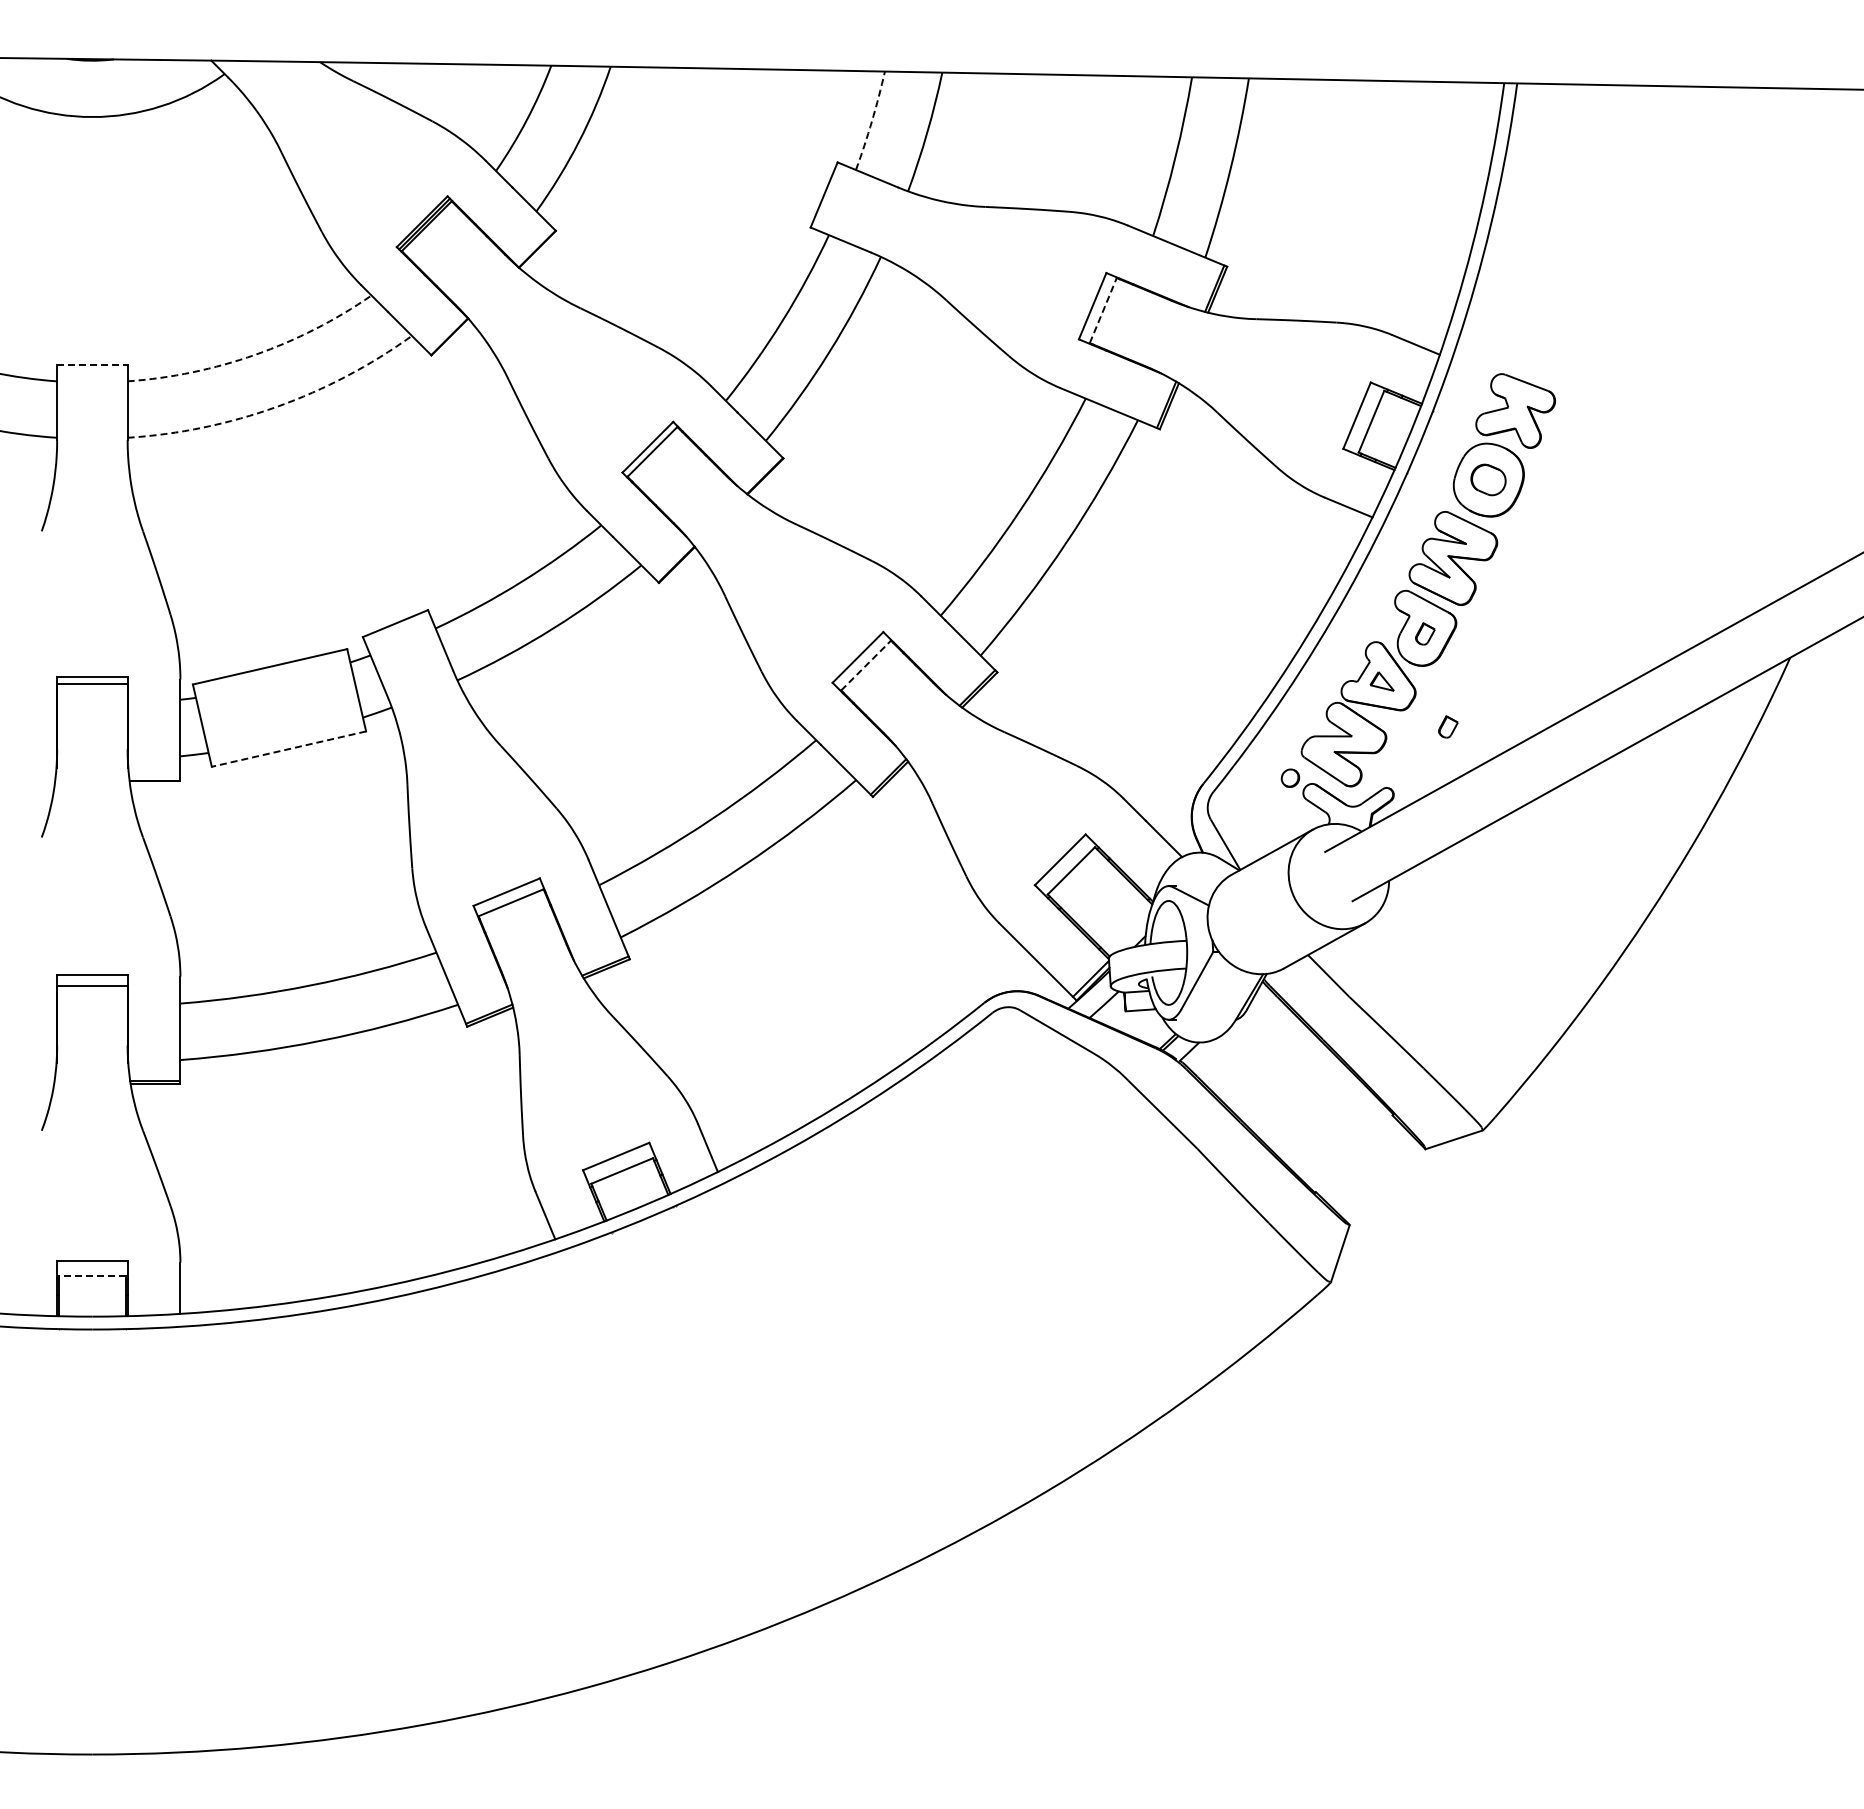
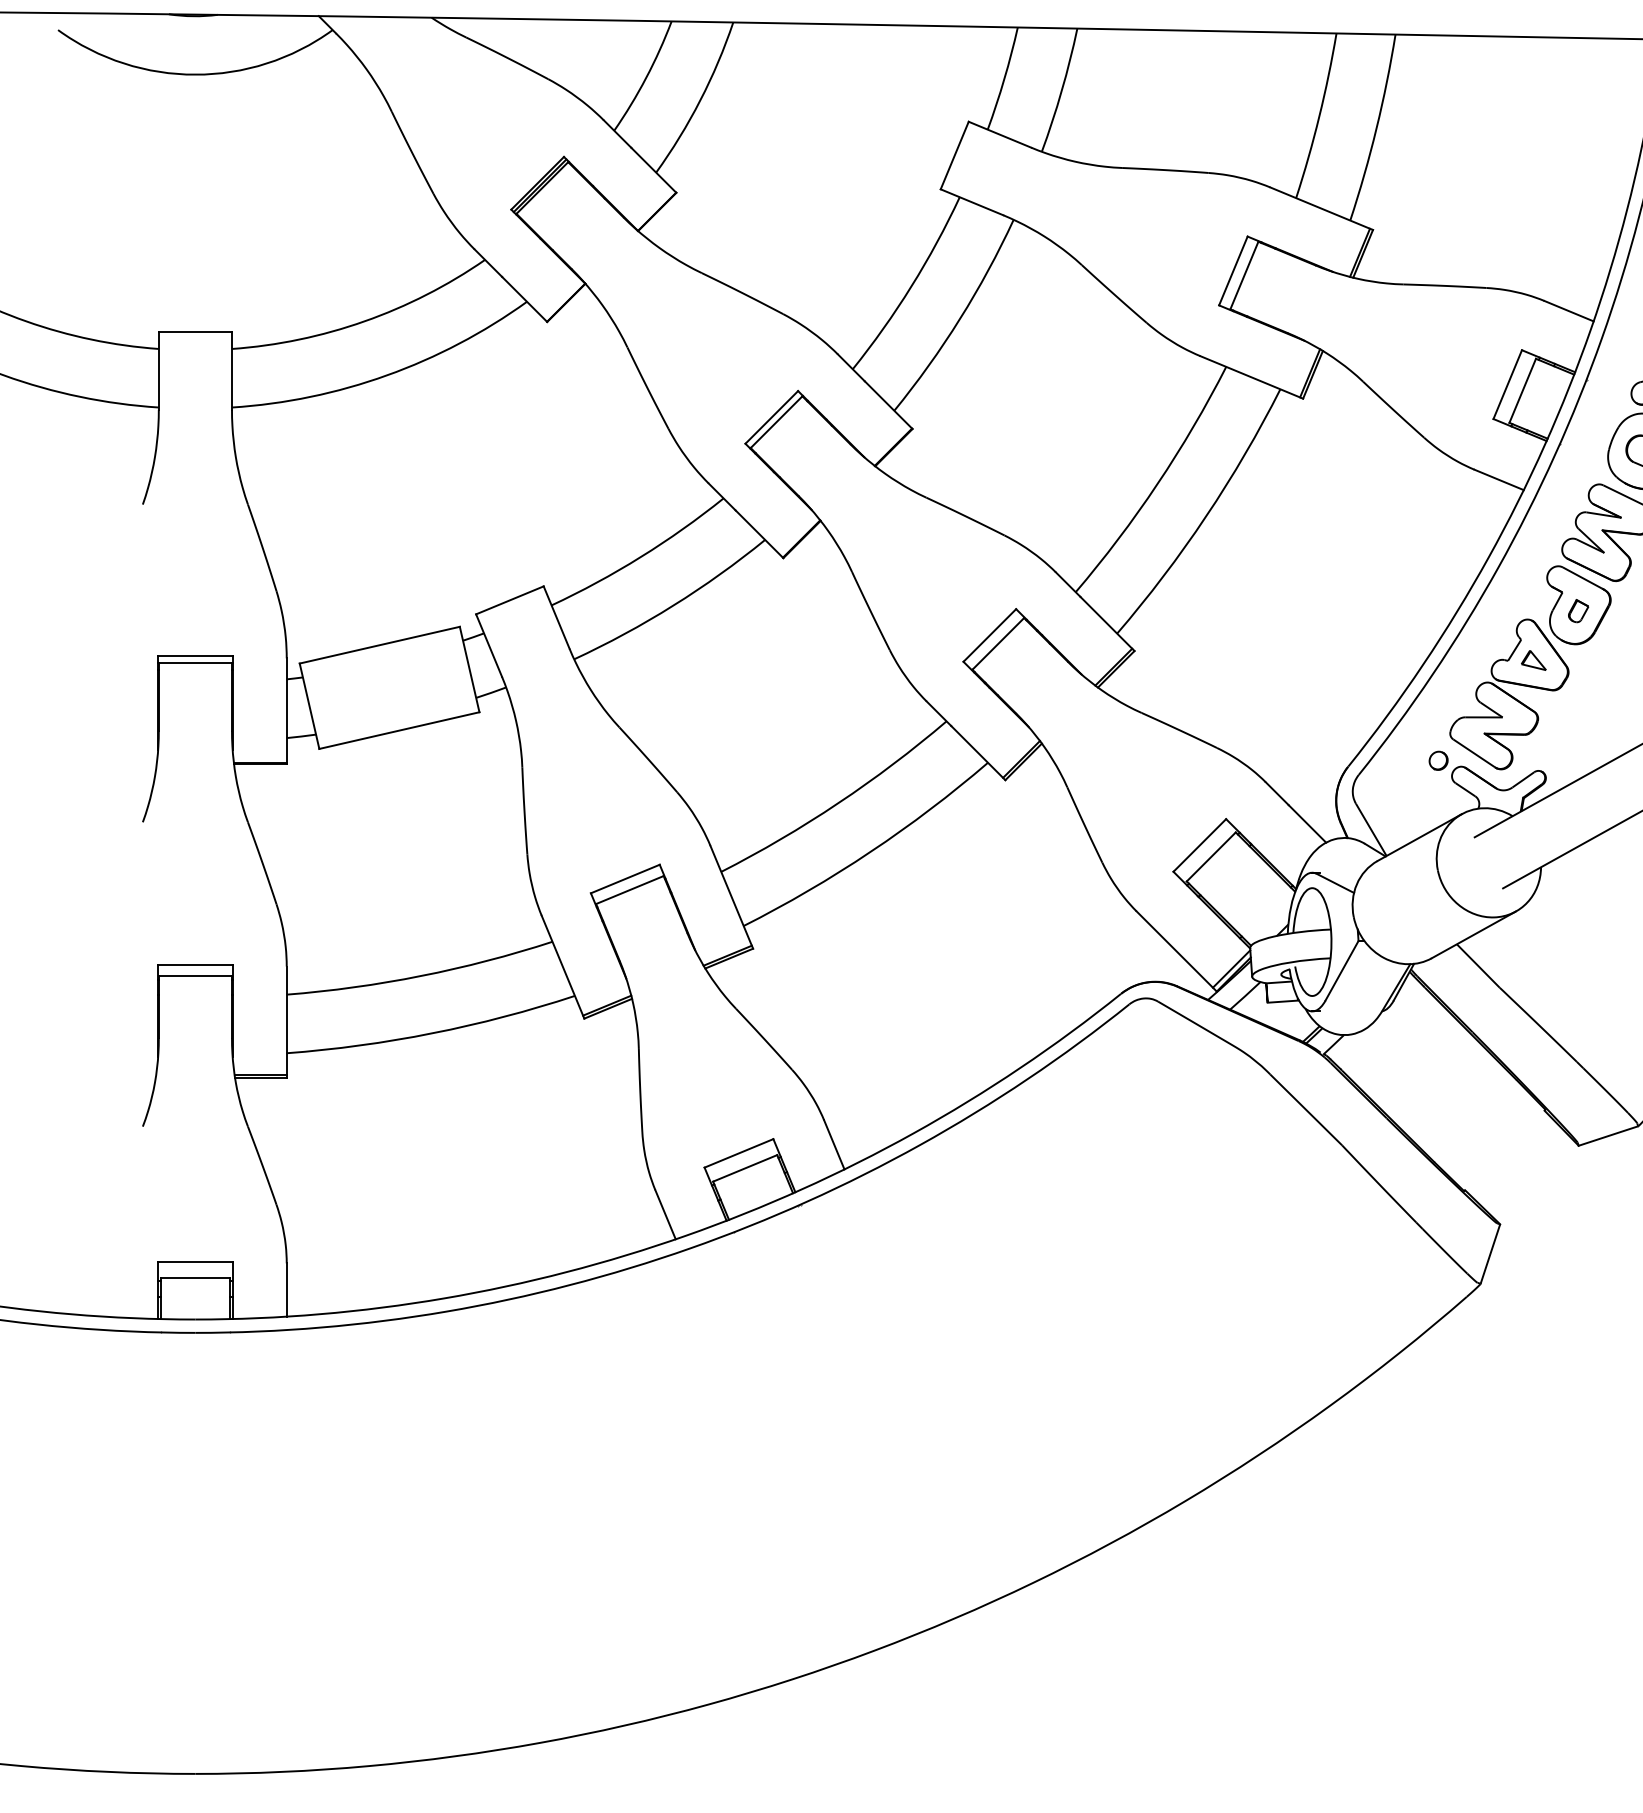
arc: (872, 121) -> (1004, 79), dashed -> solid
line: (1103, 310) -> (1244, 275), dashed -> solid
arc: (255, 354) -> (364, 321), dashed -> solid
line: (92, 364) -> (195, 331), dashed -> solid
arc: (276, 406) -> (386, 375), dashed -> solid
line: (866, 665) -> (998, 643), dashed -> solid
part: (1448, 726) -> (1602, 707), removed
line: (288, 749) -> (398, 730), dashed -> solid
line: (91, 1276) -> (194, 1277), dashed -> solid

